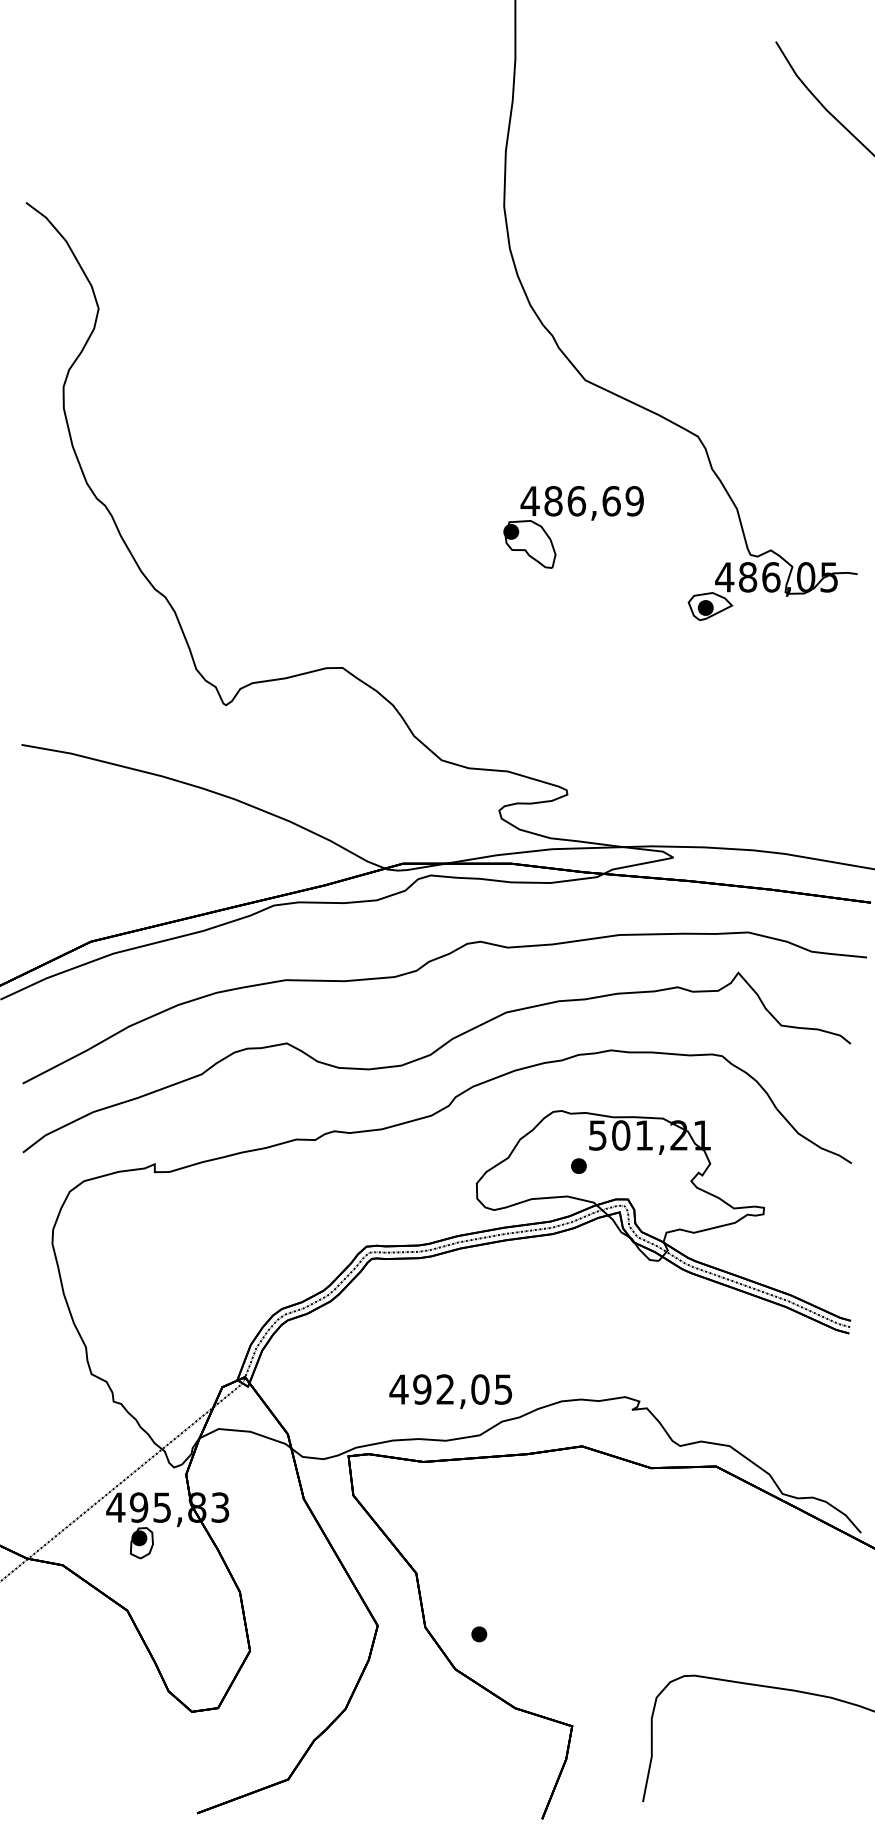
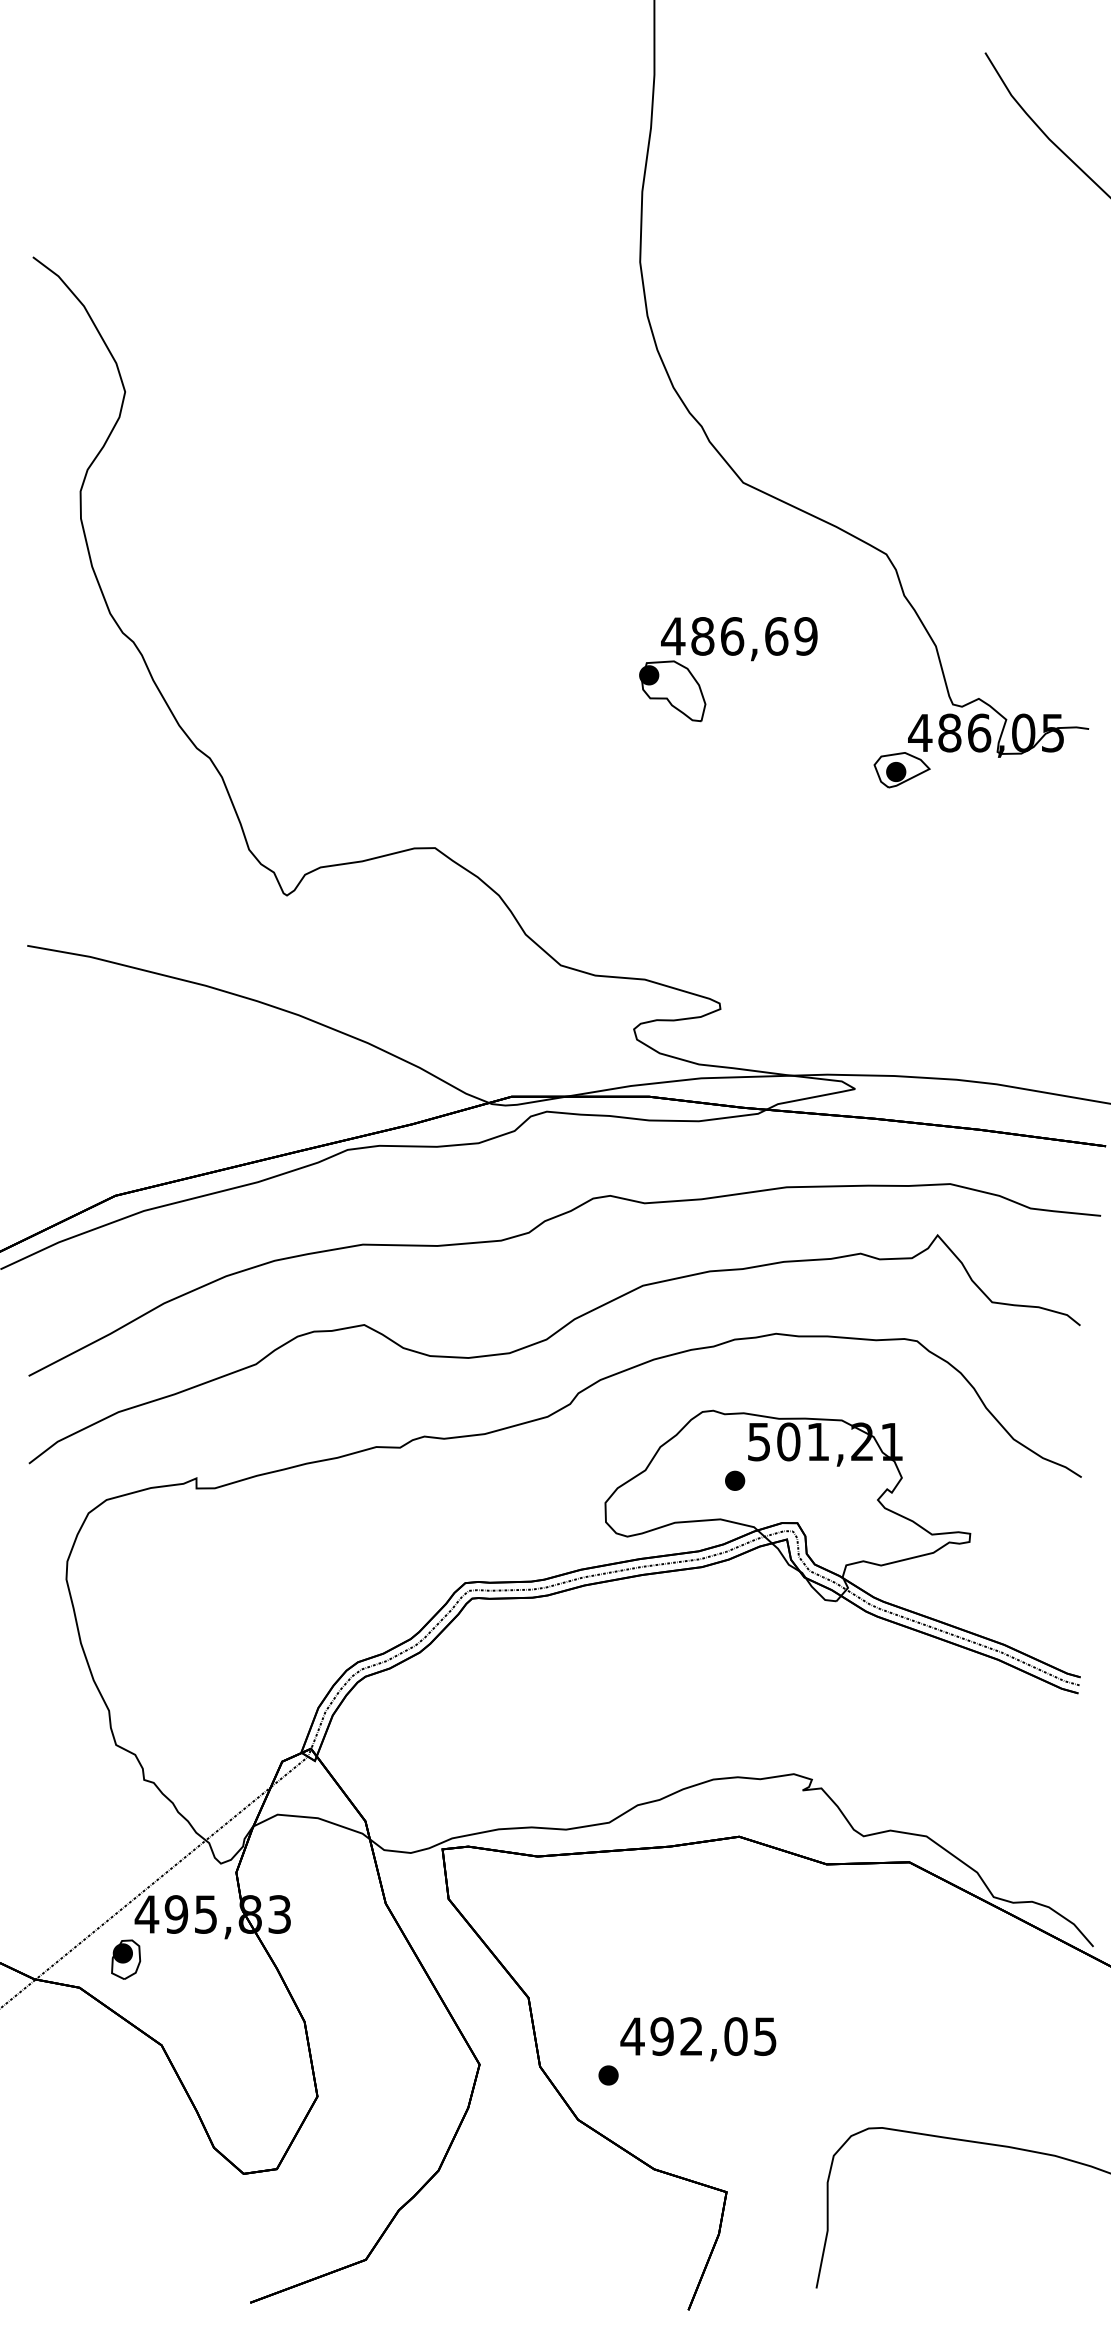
text: (450, 1391) -> (698, 2039), moved
part: (142, 1543) -> (126, 1959), moved

